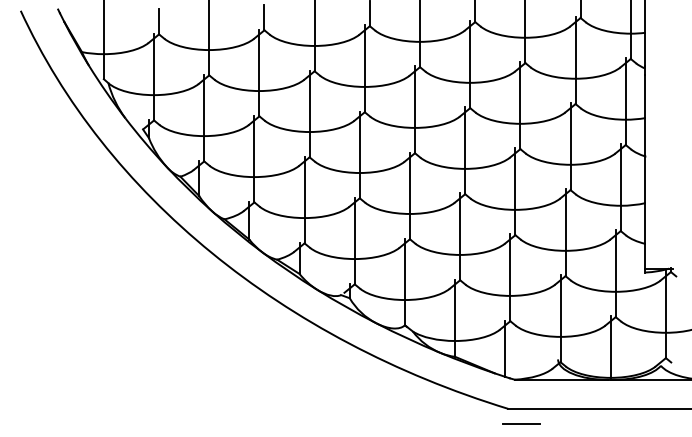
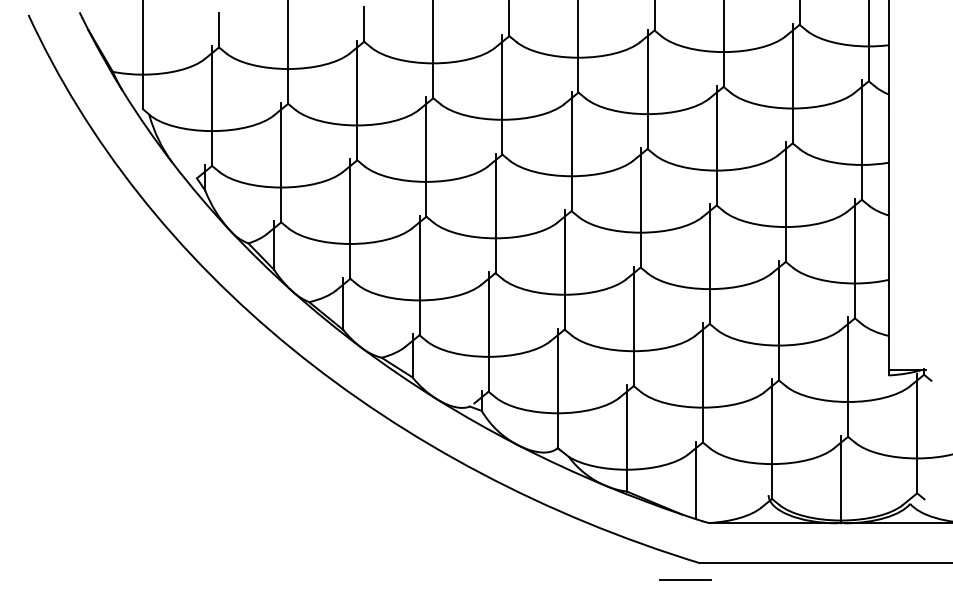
line: (521, 423) -> (685, 579), moved

